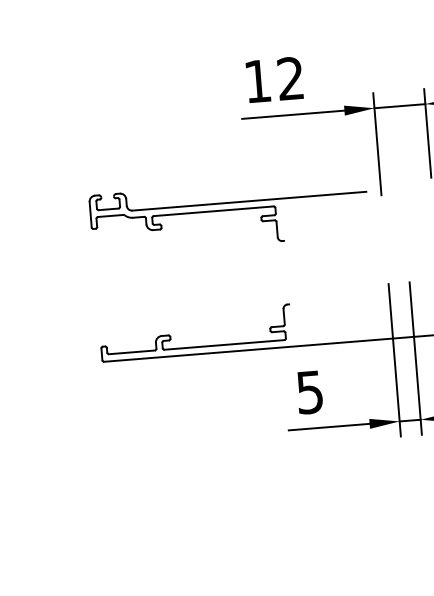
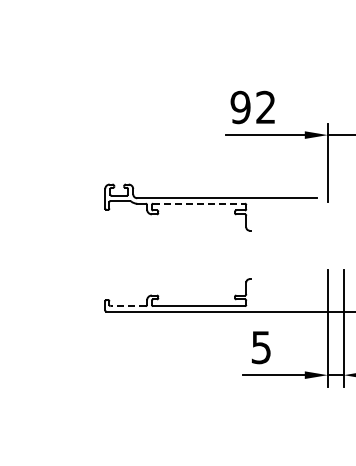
text: (257, 81) -> (240, 107), 12 -> 92
line: (214, 210) -> (199, 203), solid -> dashed
line: (132, 352) -> (128, 306), solid -> dashed

